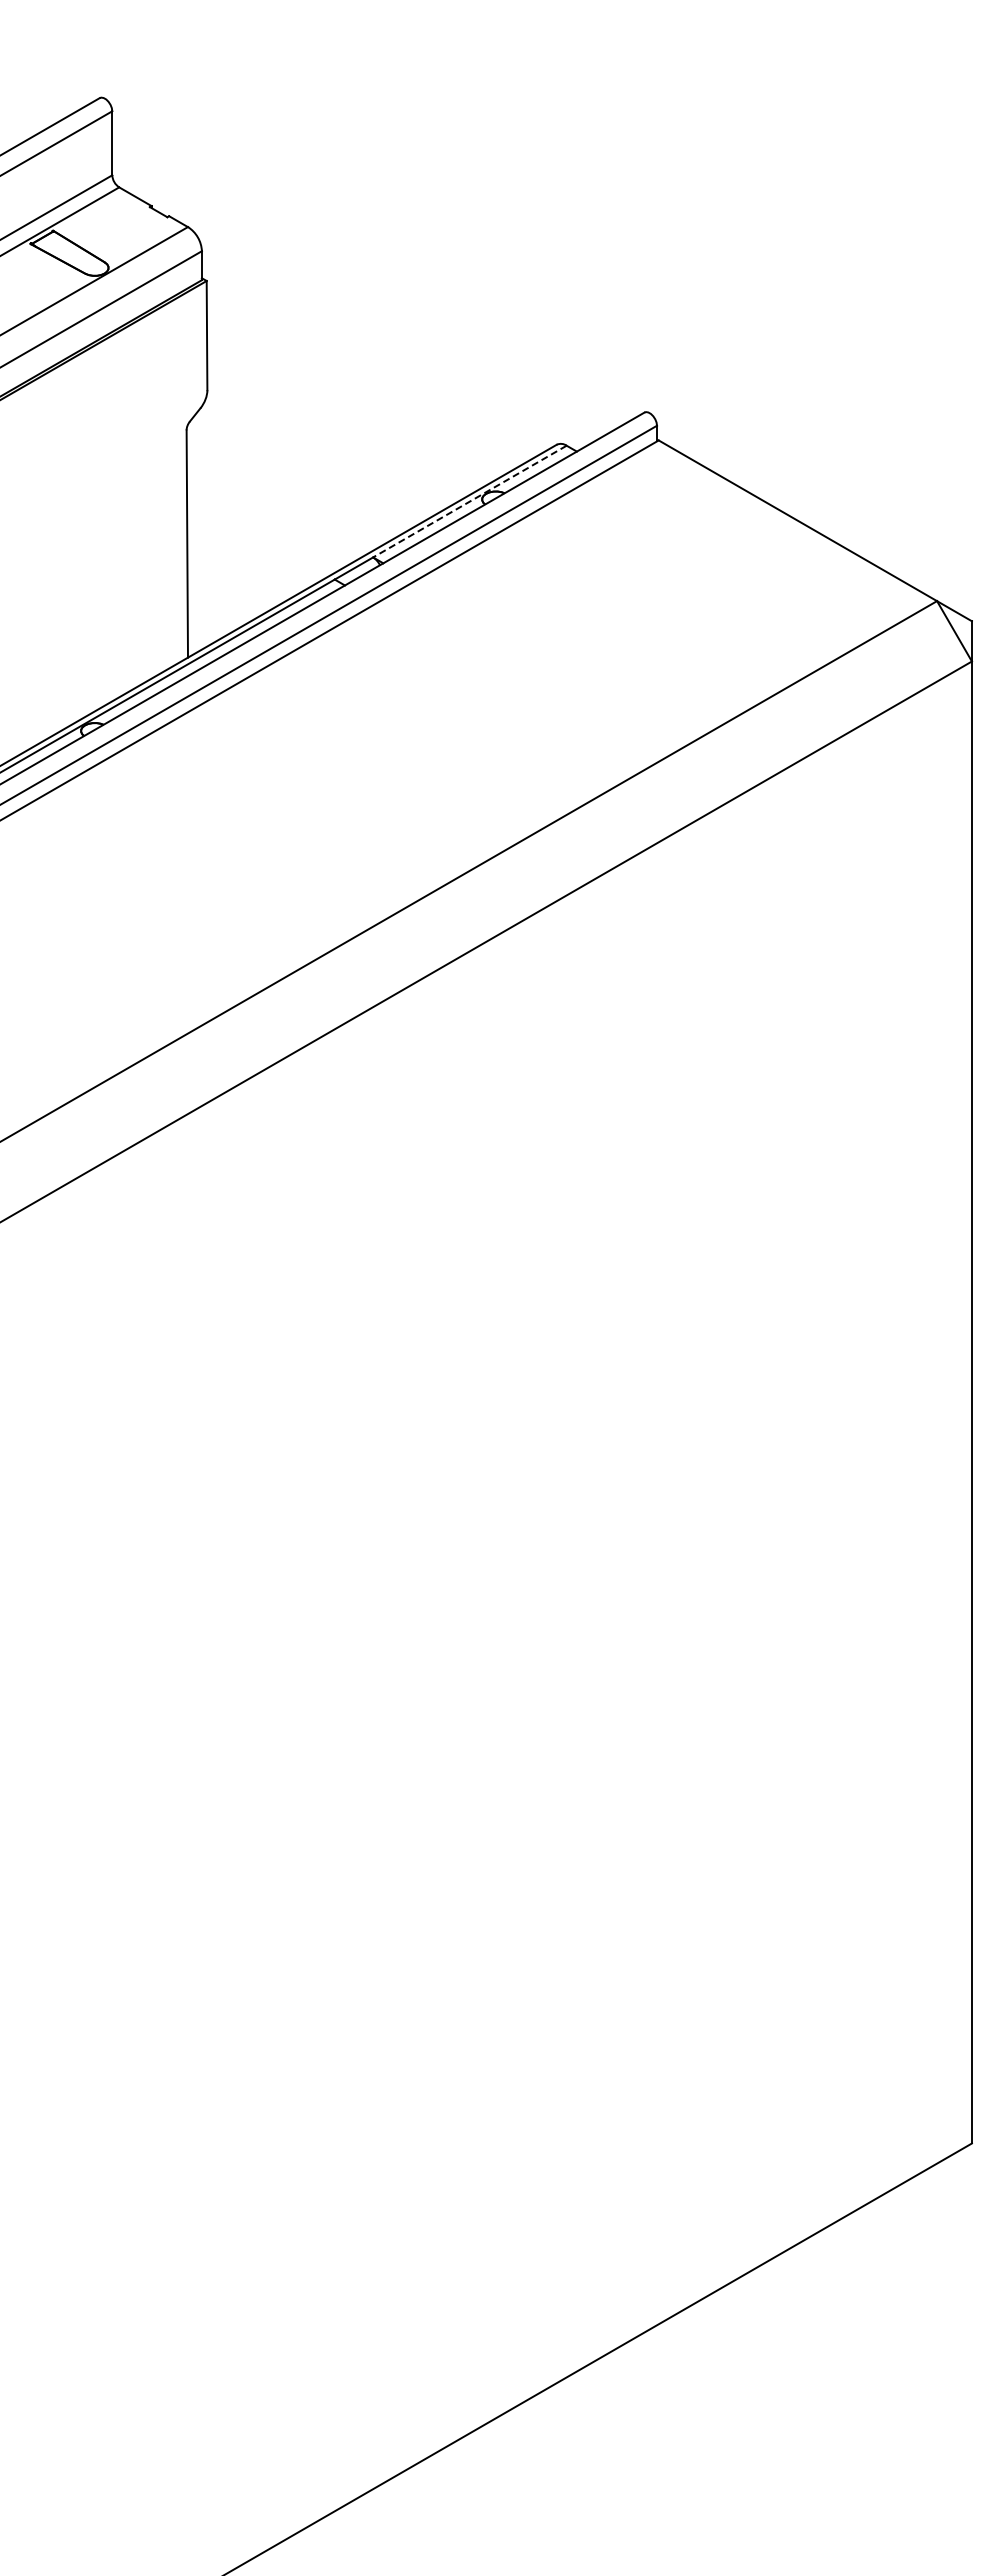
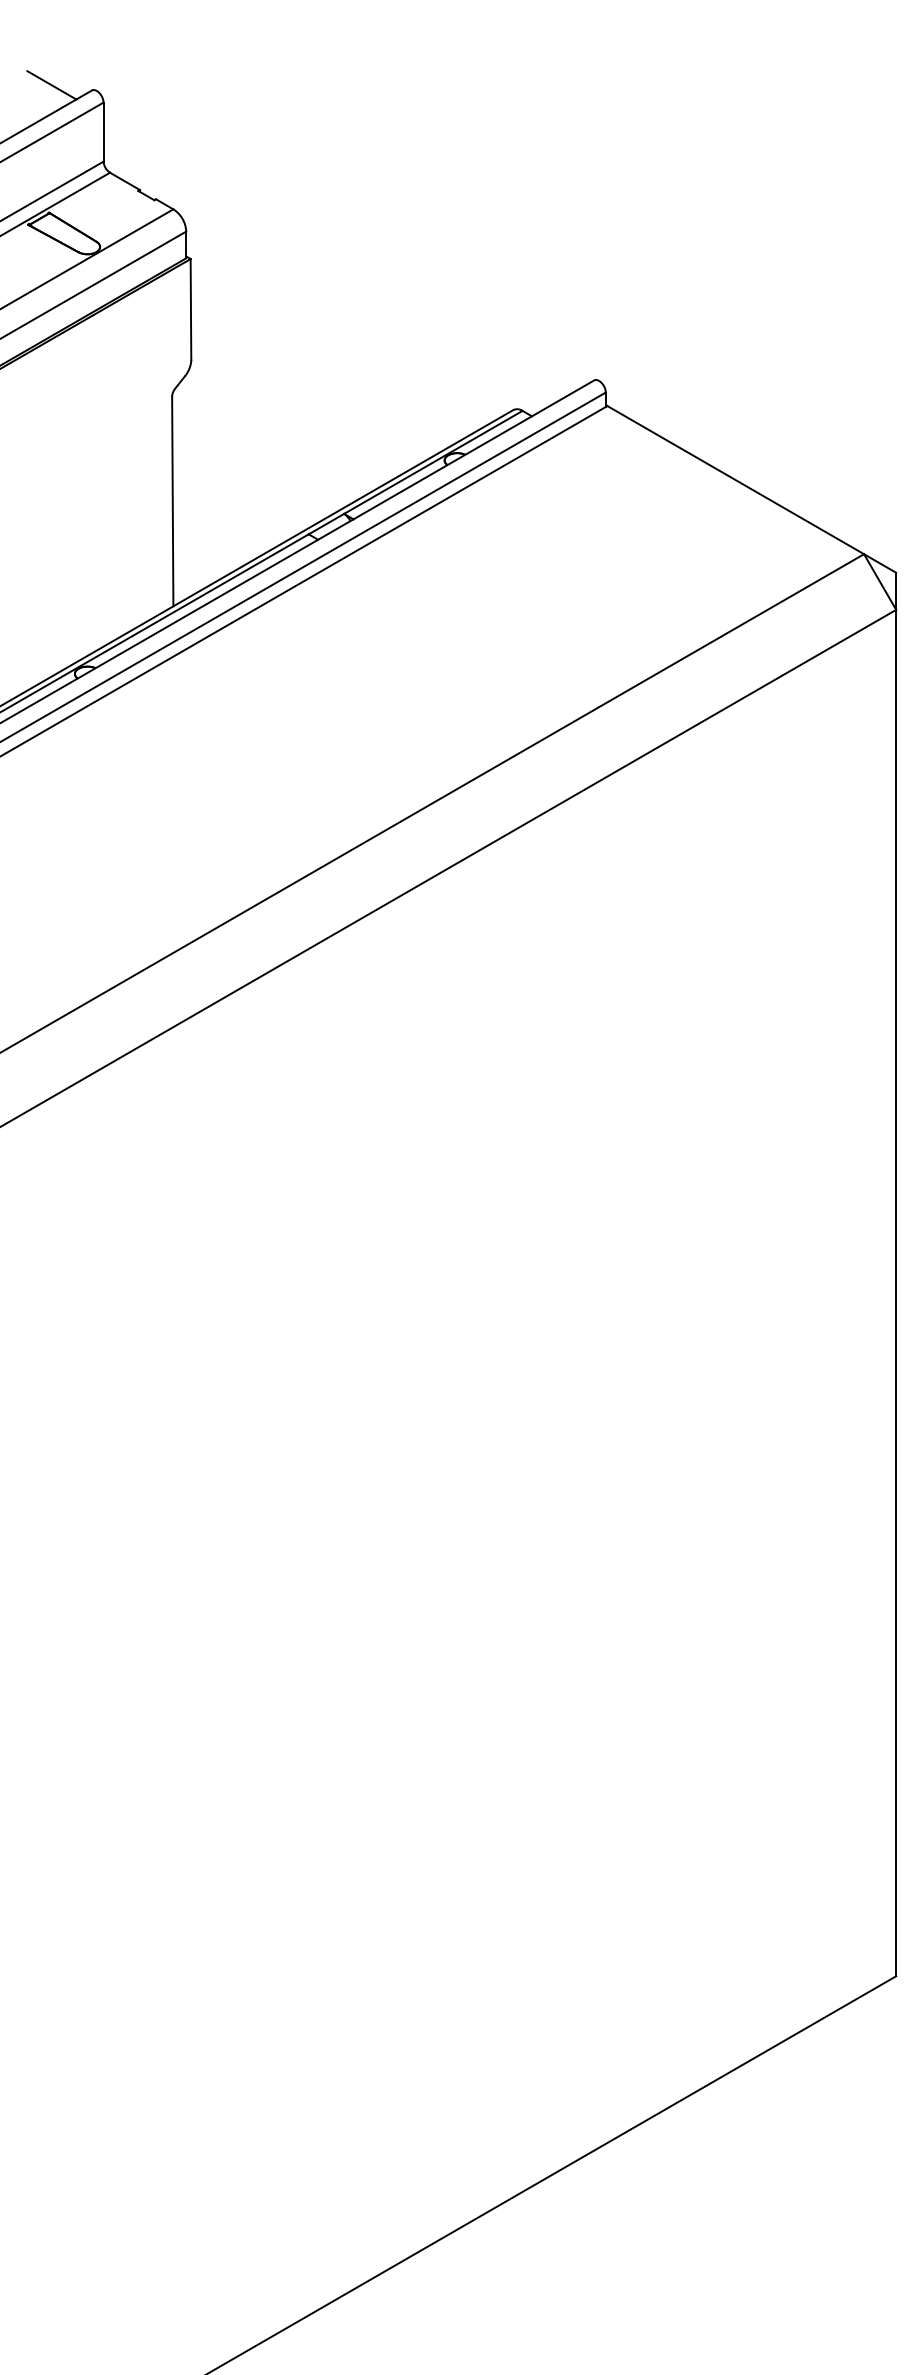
line: (55, 92) -> (51, 85), added
line: (469, 501) -> (432, 462), dashed -> solid

